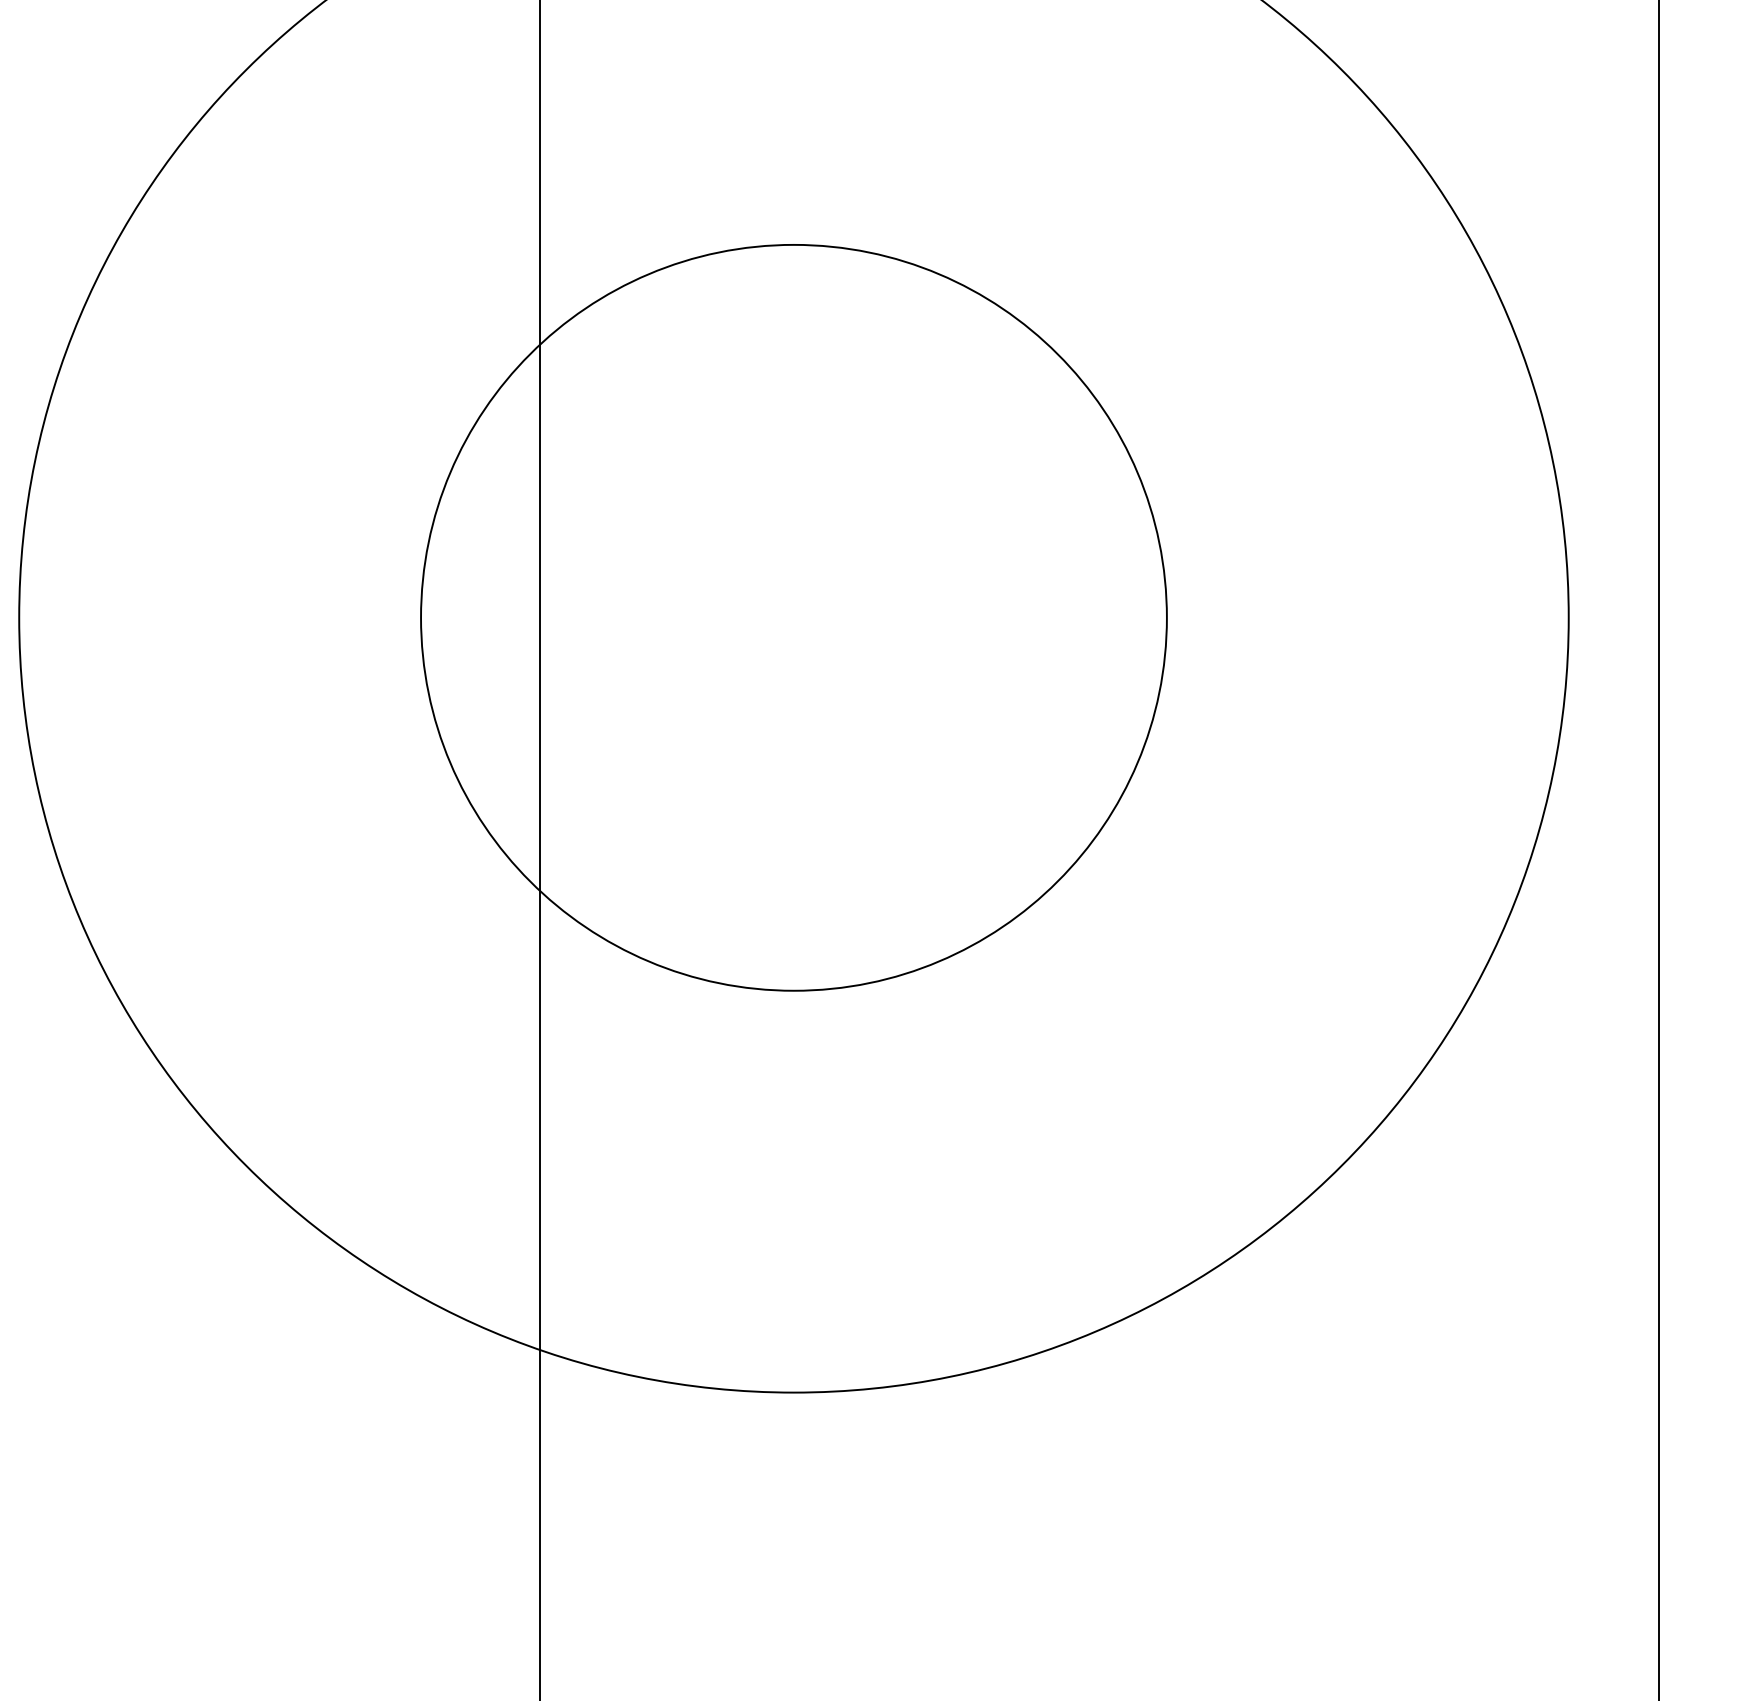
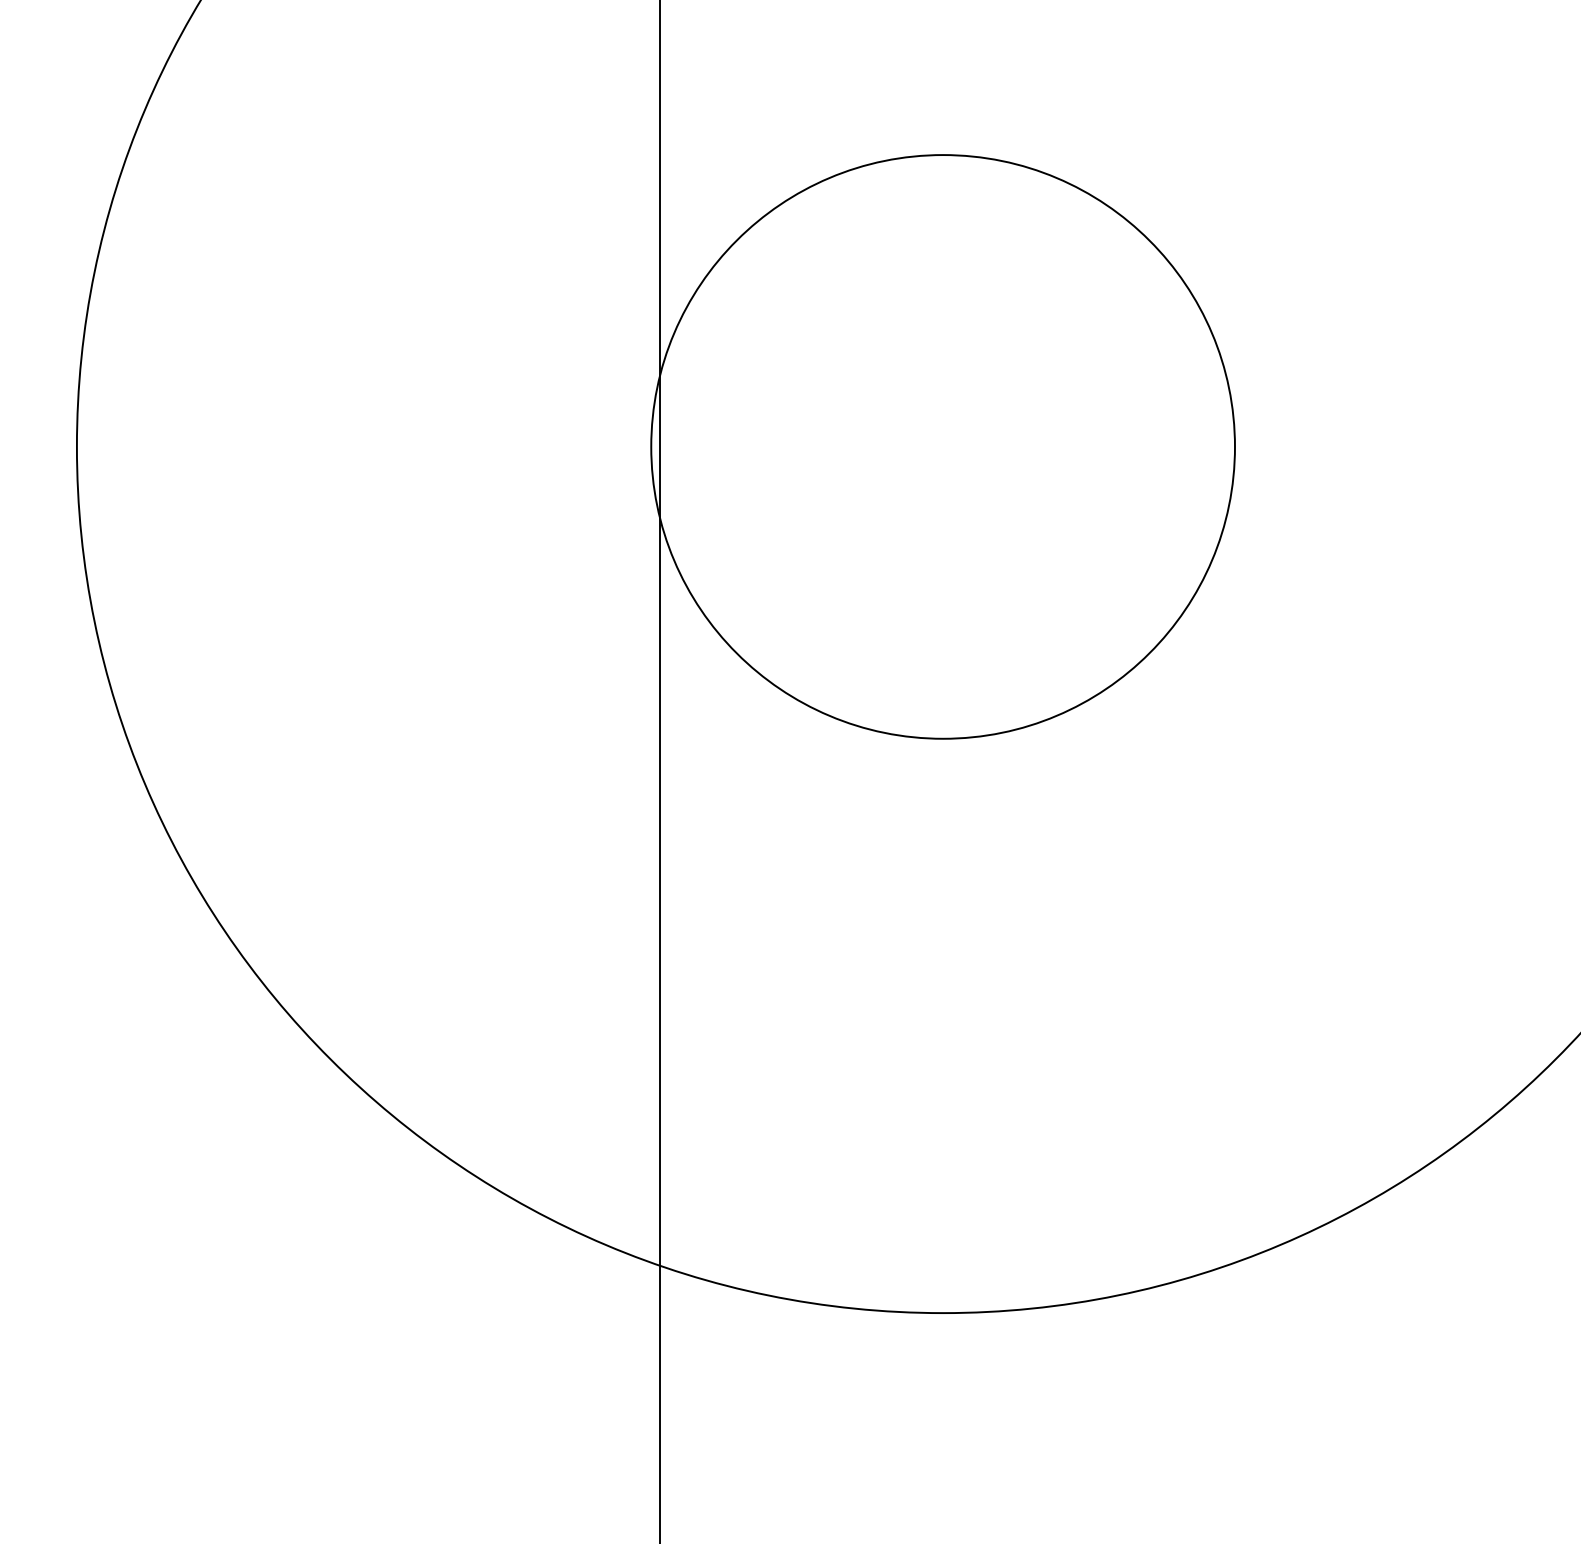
circle: (793, 617) -> (942, 446), size x0.7

